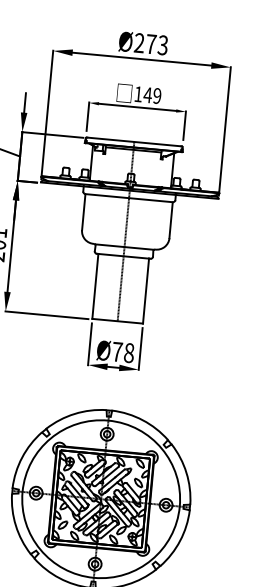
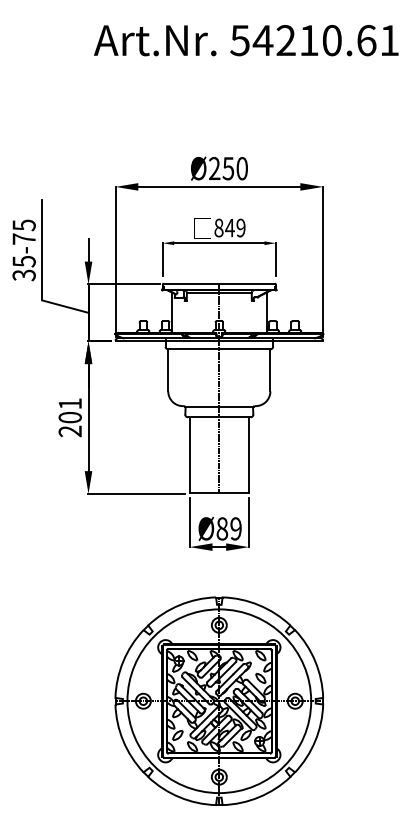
text: (156, 44) -> (234, 168), Ø273 -> Ø250
text: (138, 93) -> (218, 227), 149 -> 849
text: (122, 352) -> (228, 528), Ø78 -> Ø89

